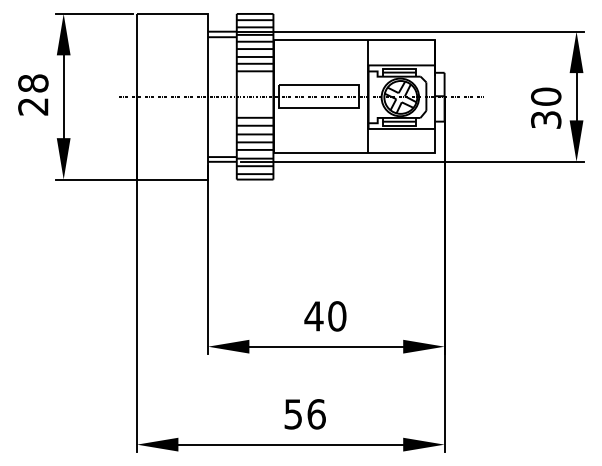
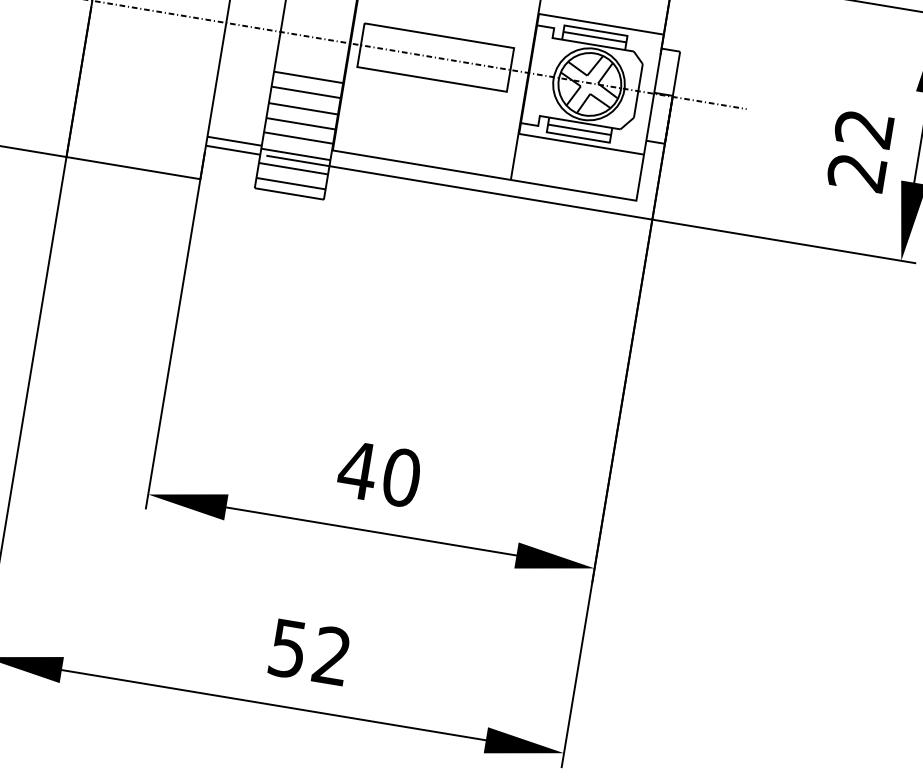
text: (546, 107) -> (861, 148), 30 -> 22
text: (316, 414) -> (331, 656), 56 -> 52

